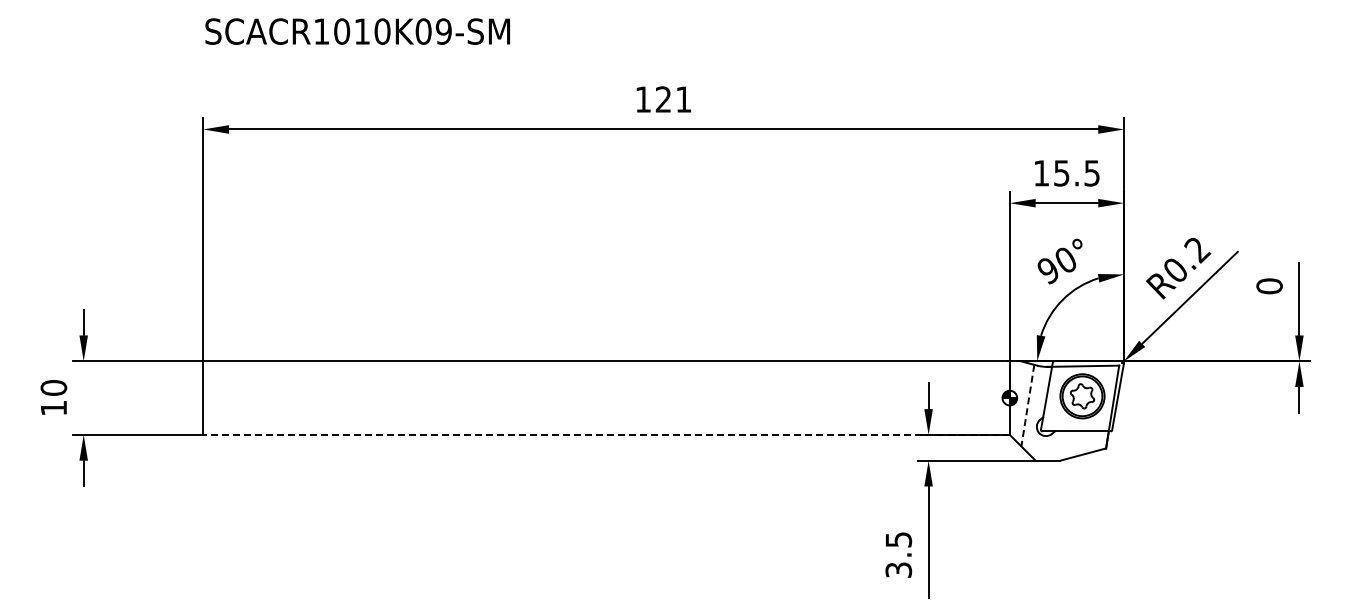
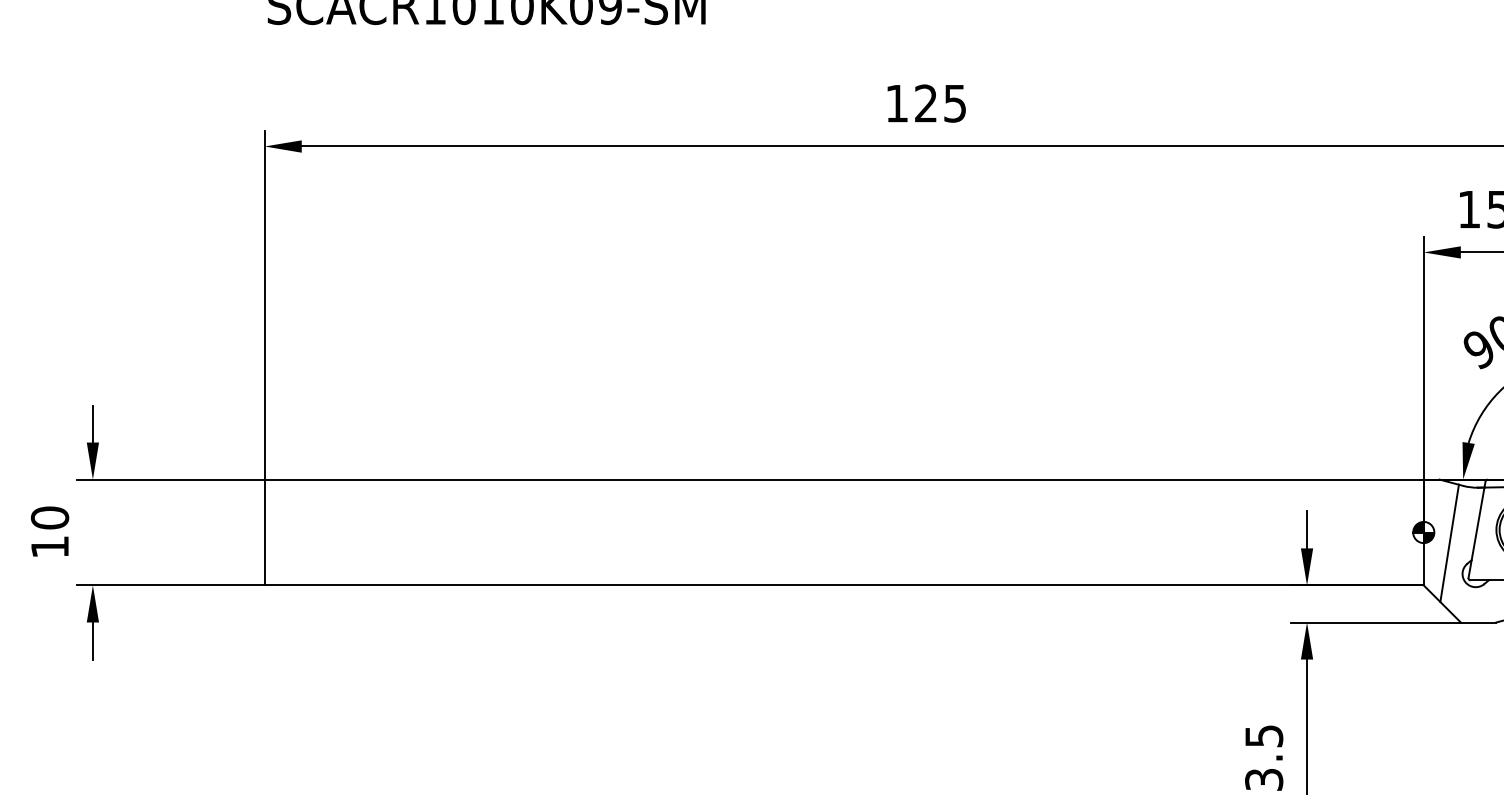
text: (683, 99) -> (954, 103), 121 -> 125
line: (1027, 406) -> (1449, 544), dashed -> solid
line: (606, 434) -> (844, 584), dashed -> solid

